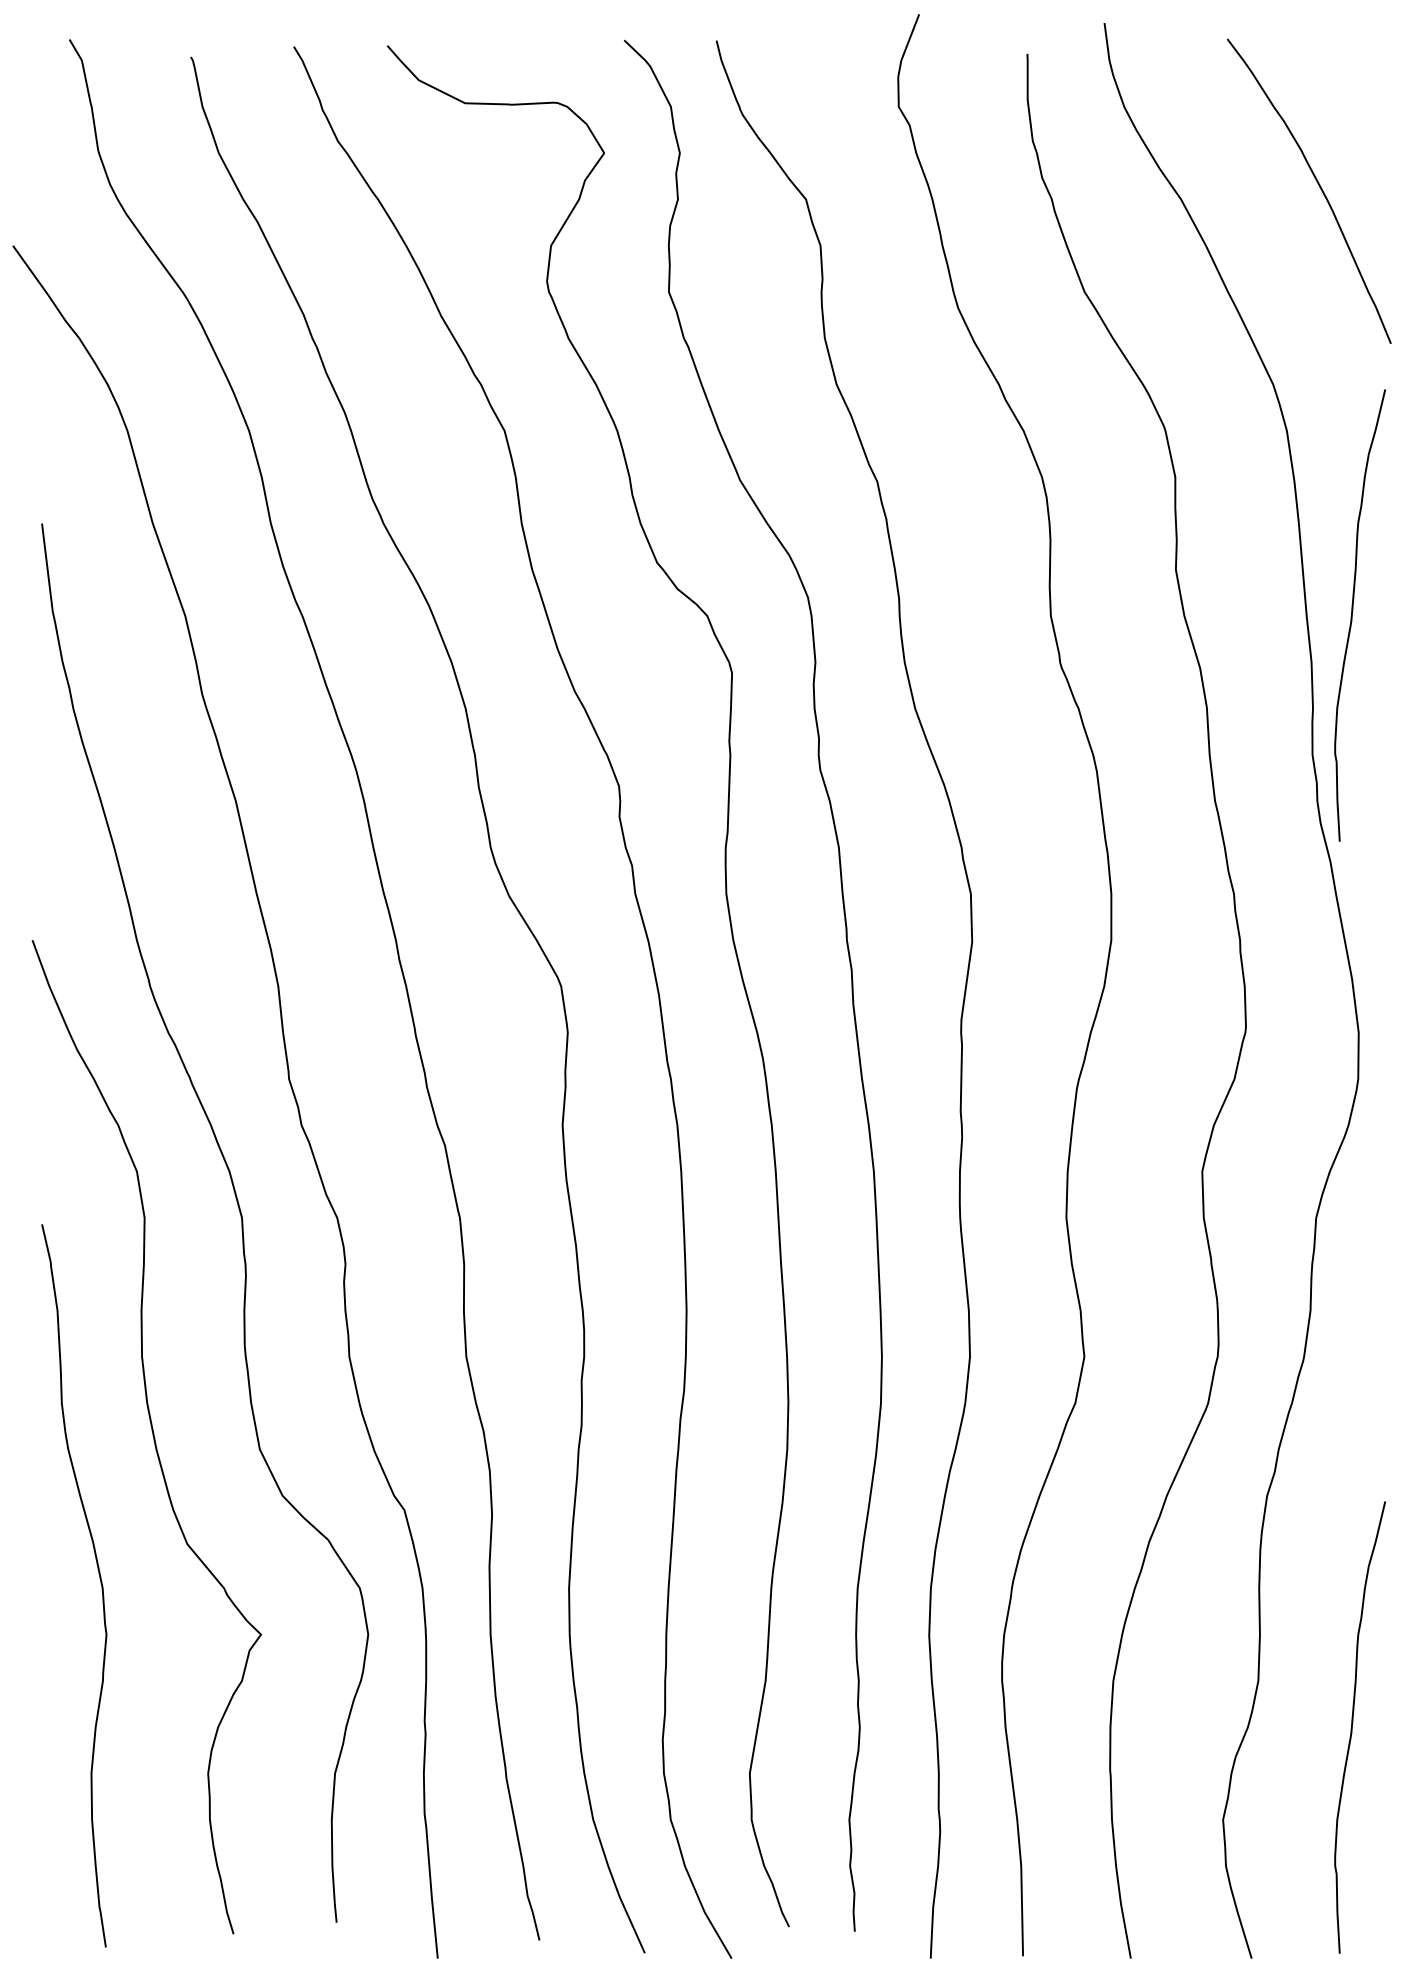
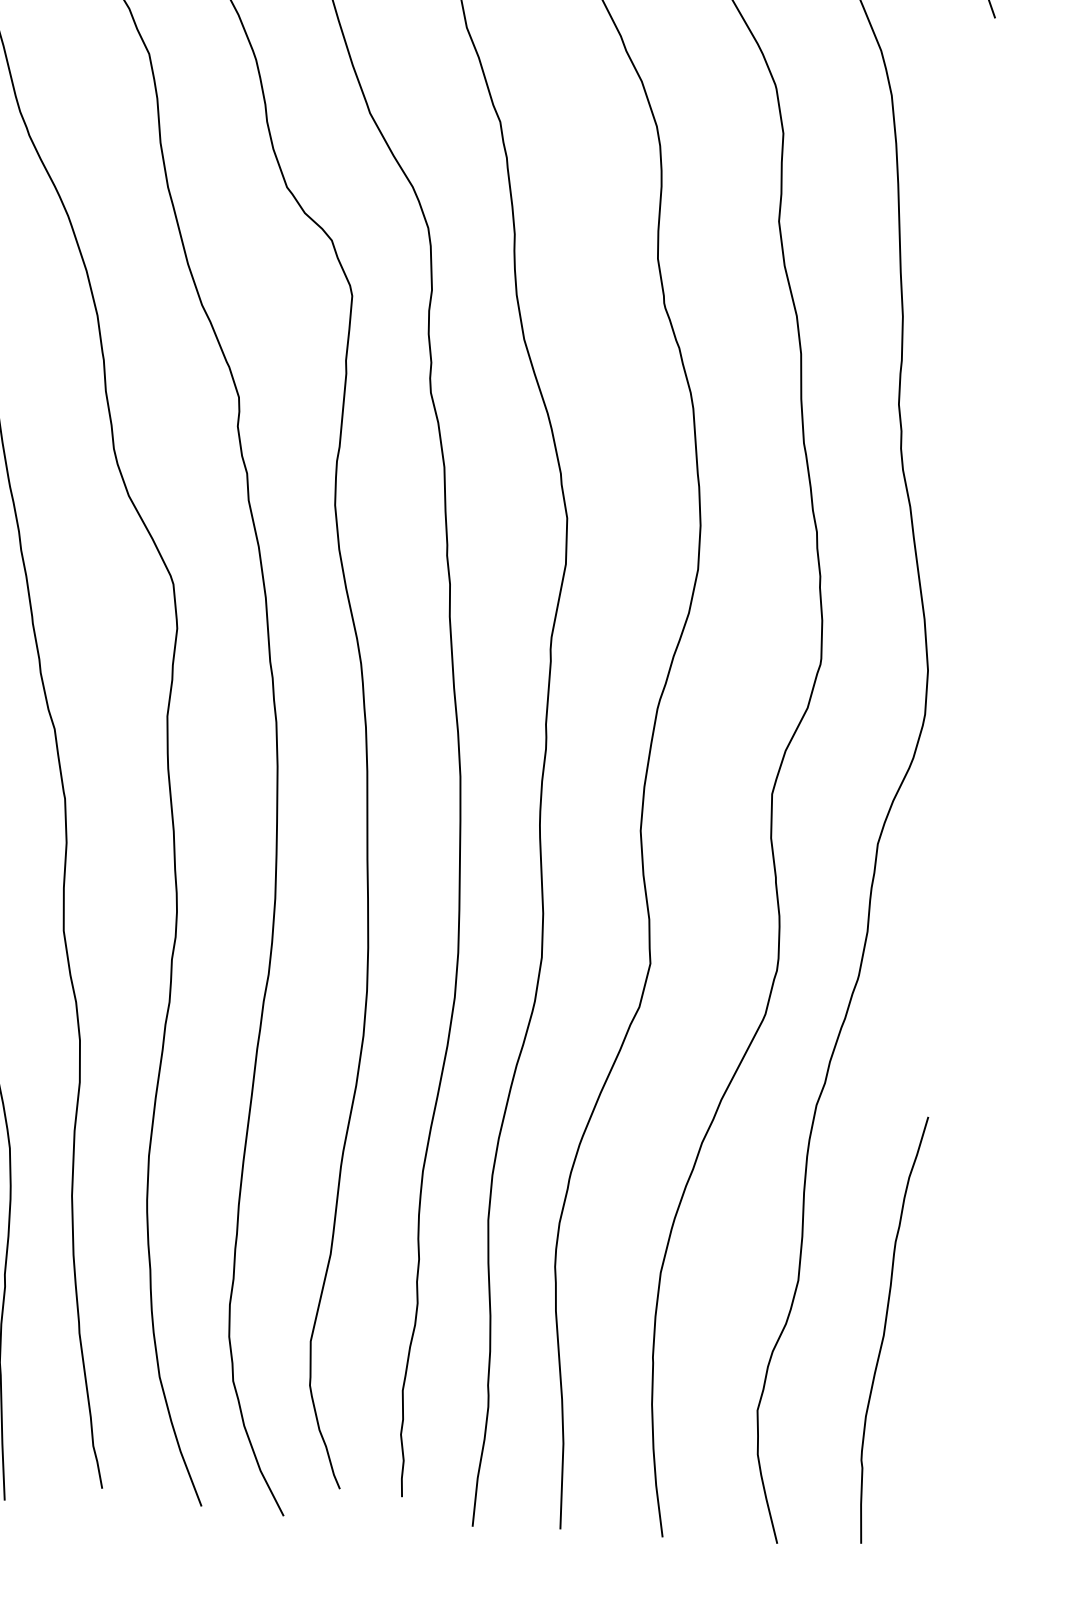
curve: (1352, 615) -> (944, 274), removed

